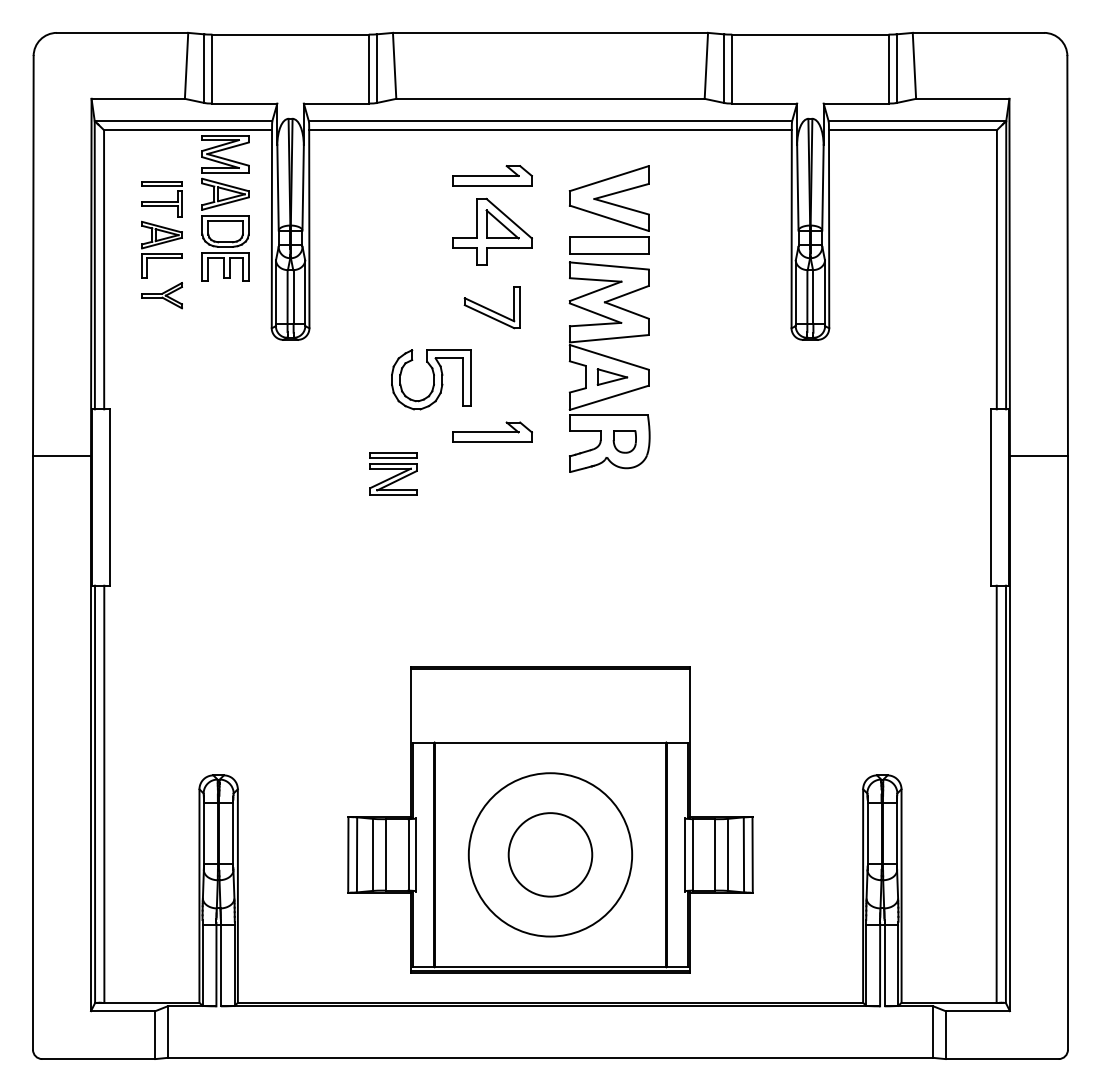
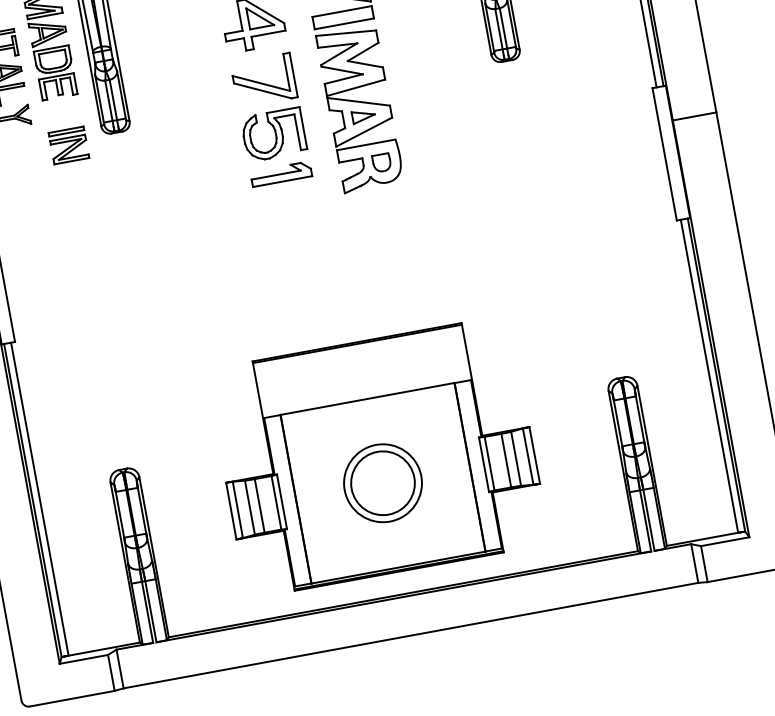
part: (492, 307) -> (264, 80), size x1.43
part: (431, 379) -> (274, 134), moved
part: (393, 473) -> (68, 145), moved
circle: (550, 854) -> (382, 482), size x0.62

